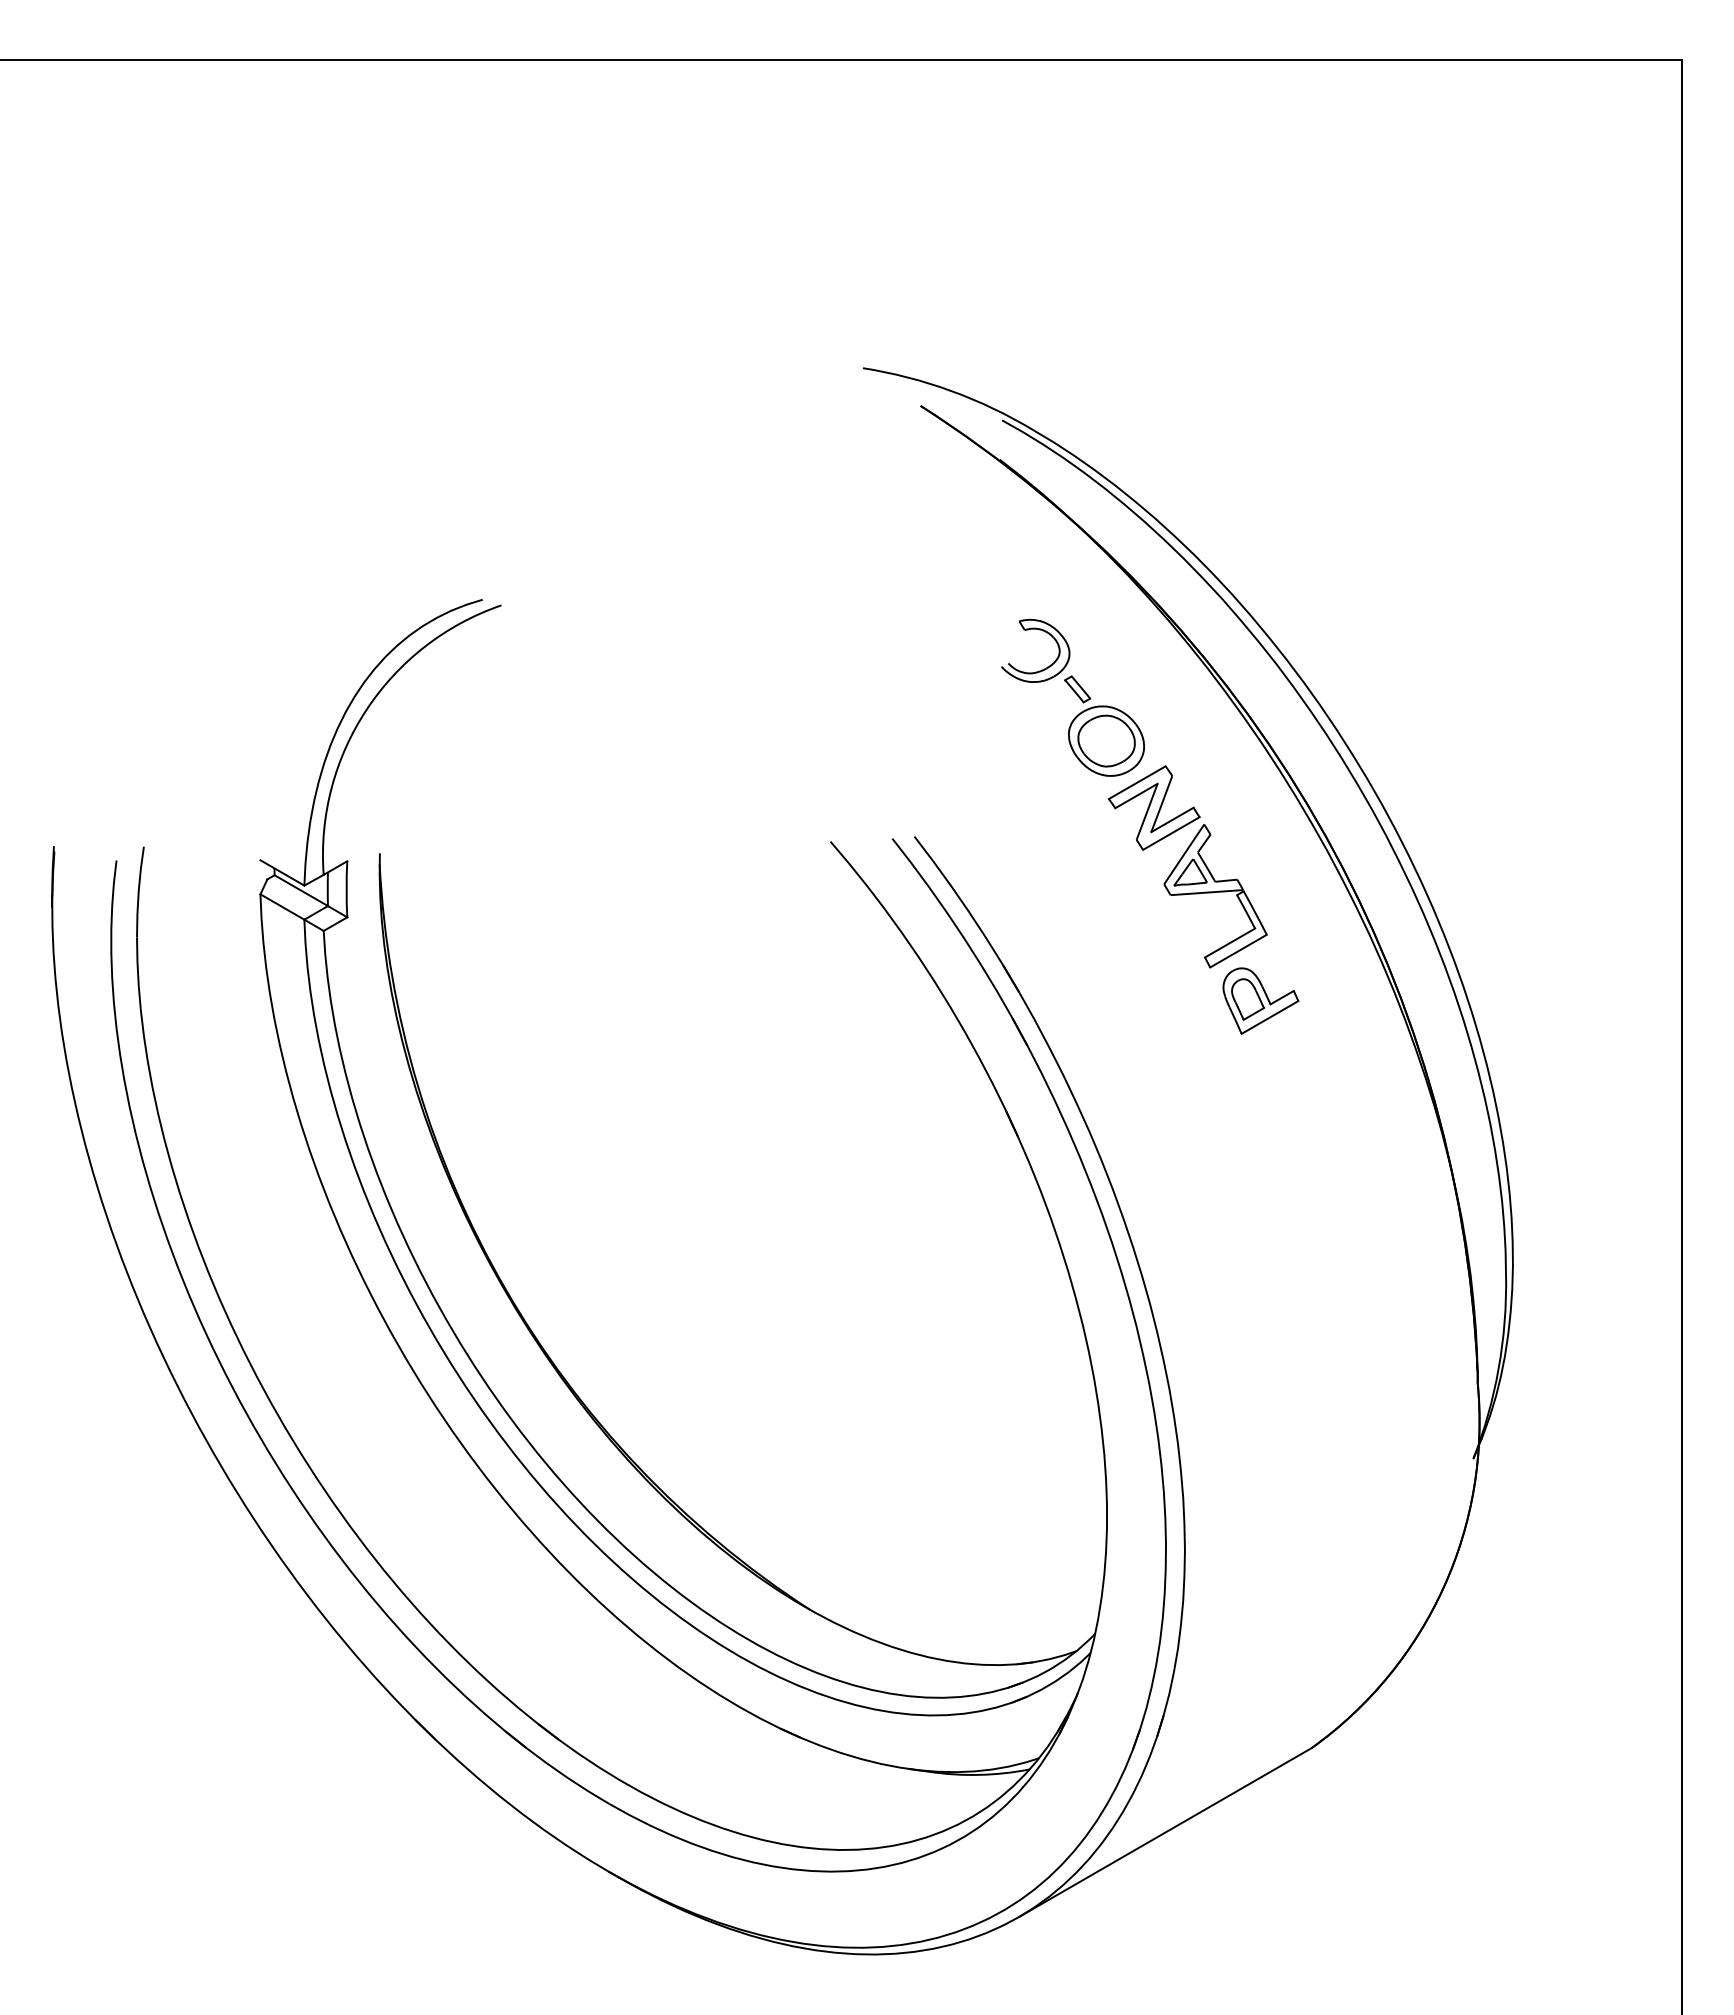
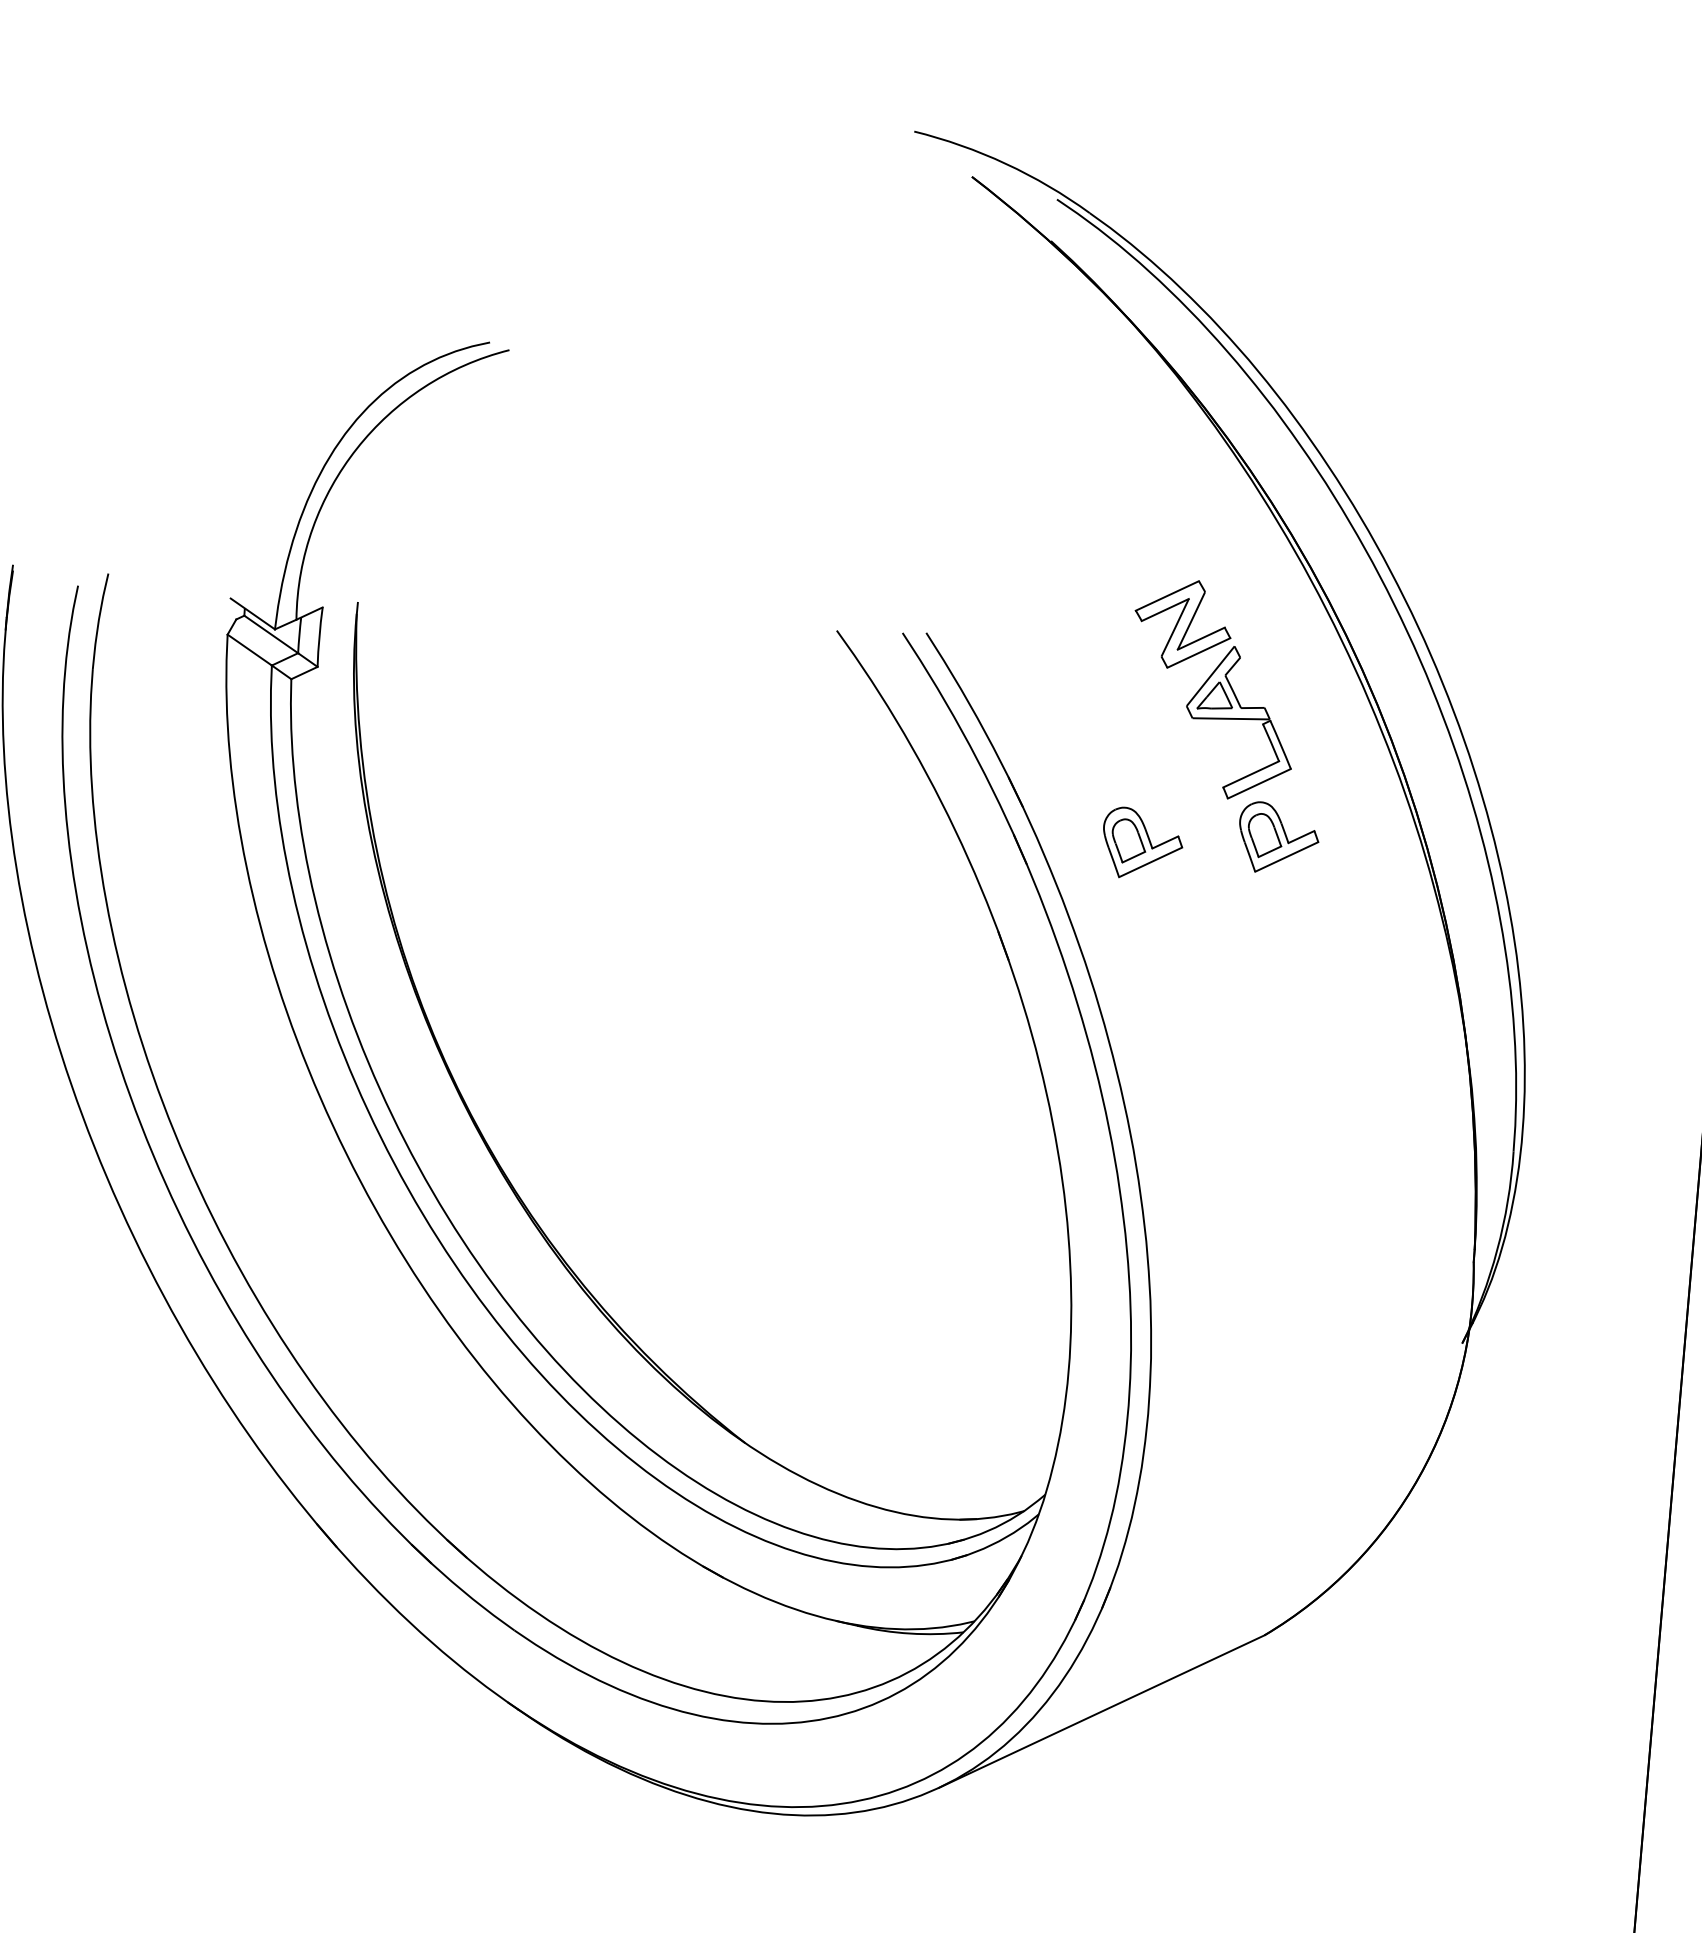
part: (1072, 697) -> (1106, 499), removed
part: (1133, 1016) -> (1142, 843), added

